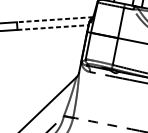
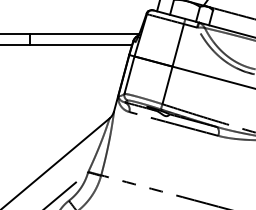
line: (54, 19) -> (84, 34), dashed -> solid
line: (53, 27) -> (81, 45), dashed -> solid

